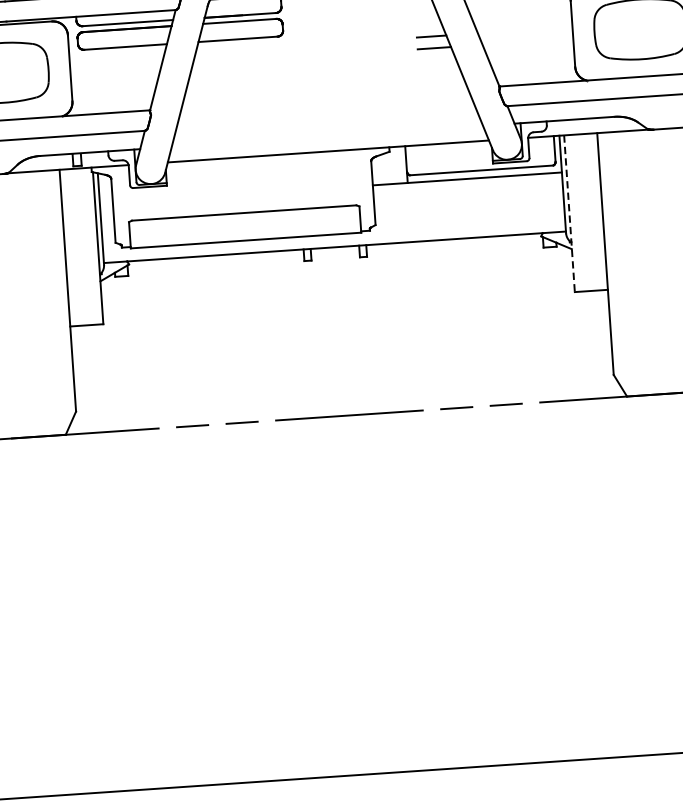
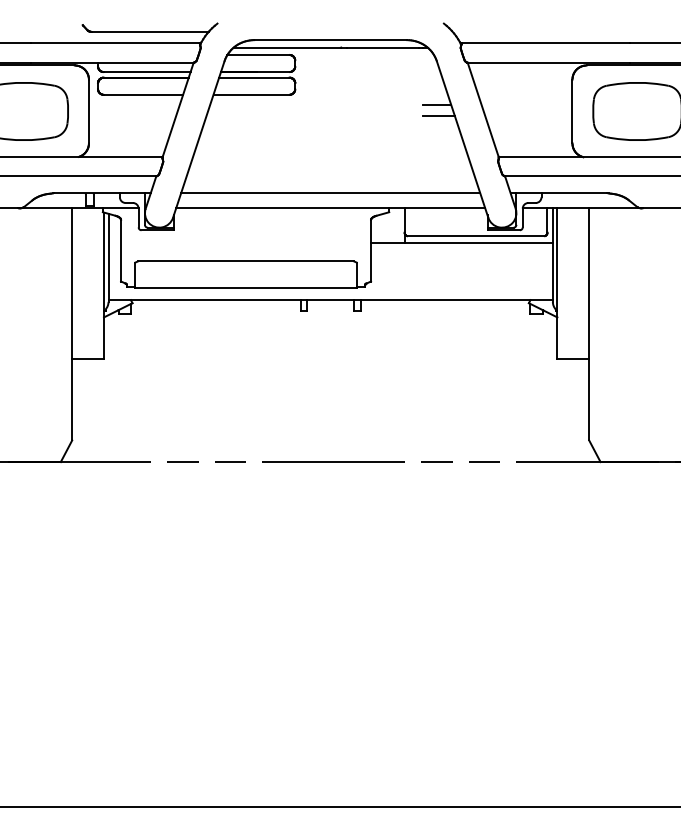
line: (327, 136) -> (330, 193), added
line: (569, 213) -> (557, 283), dashed -> solid

